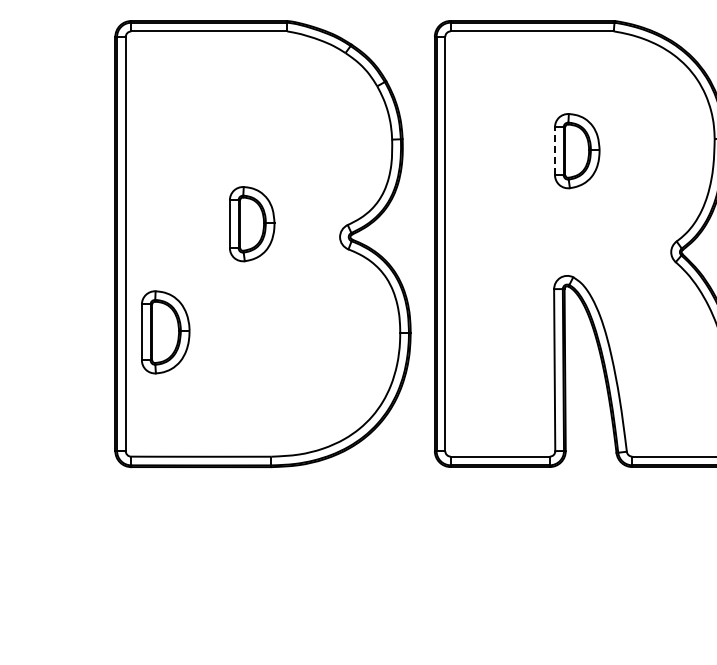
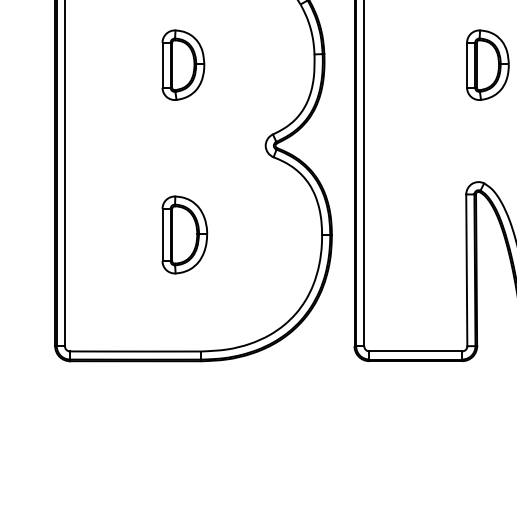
line: (555, 151) -> (467, 65), dashed -> solid
part: (252, 224) -> (183, 65), moved
part: (165, 332) -> (184, 235), moved

